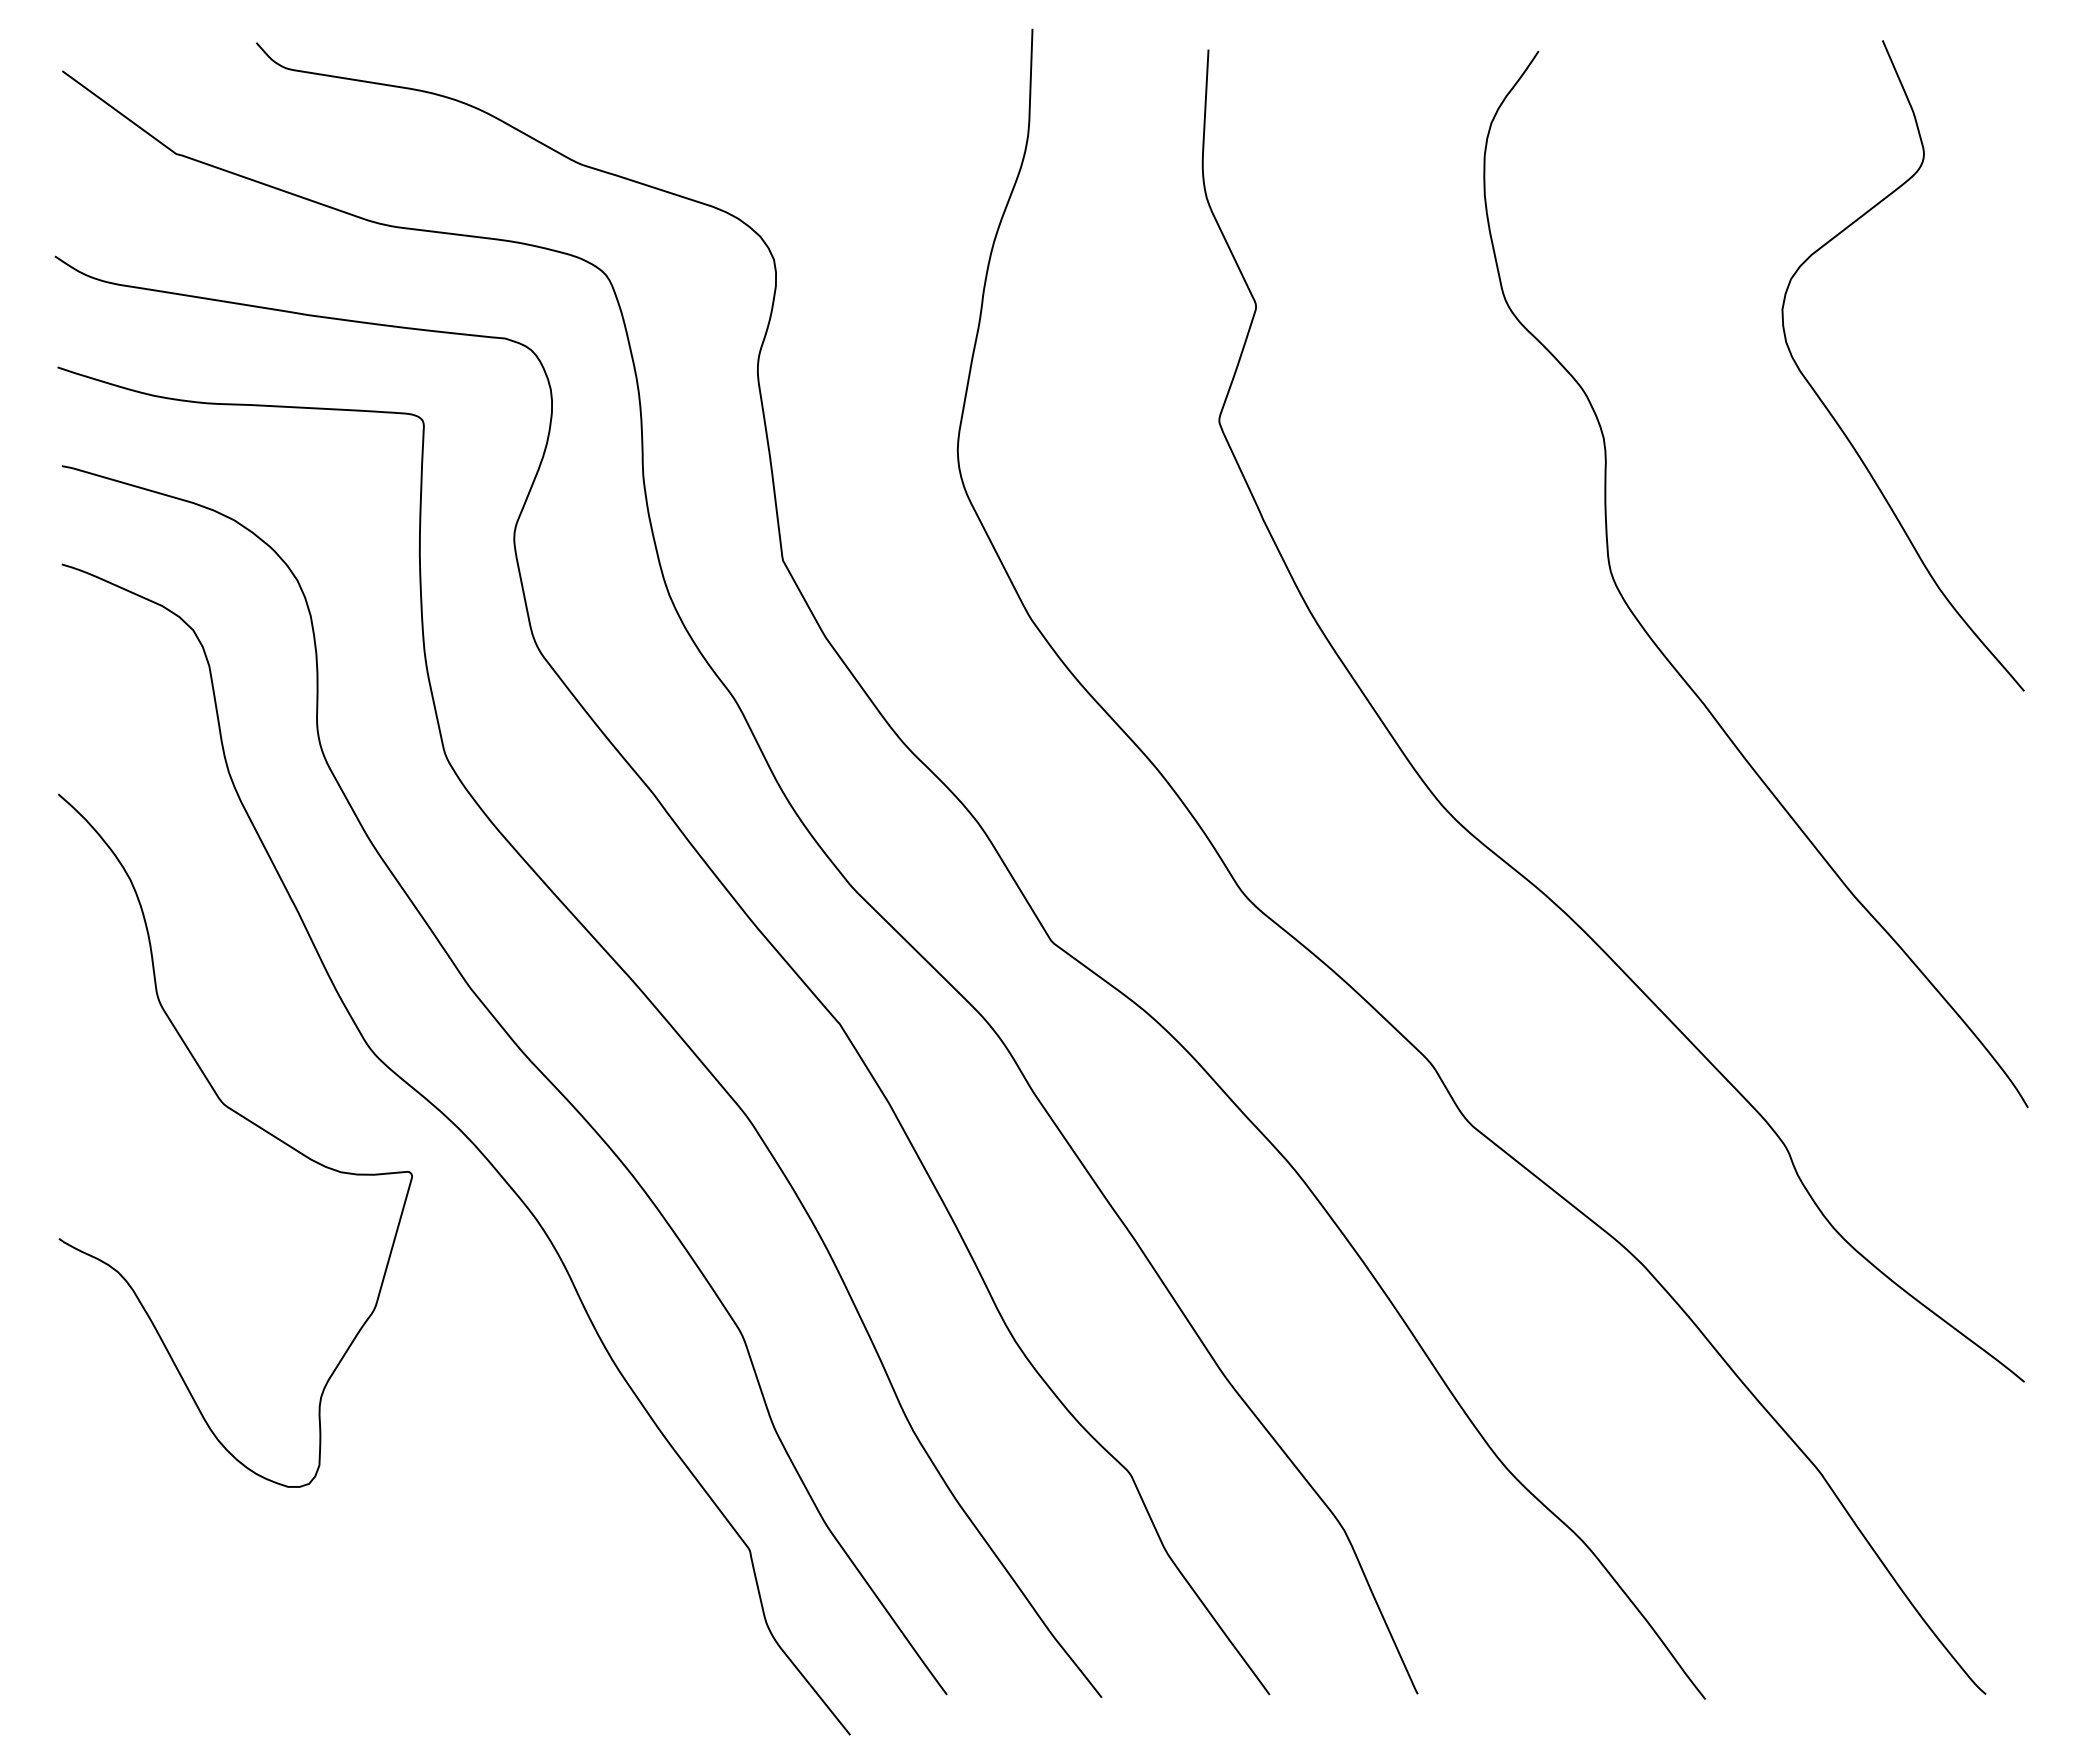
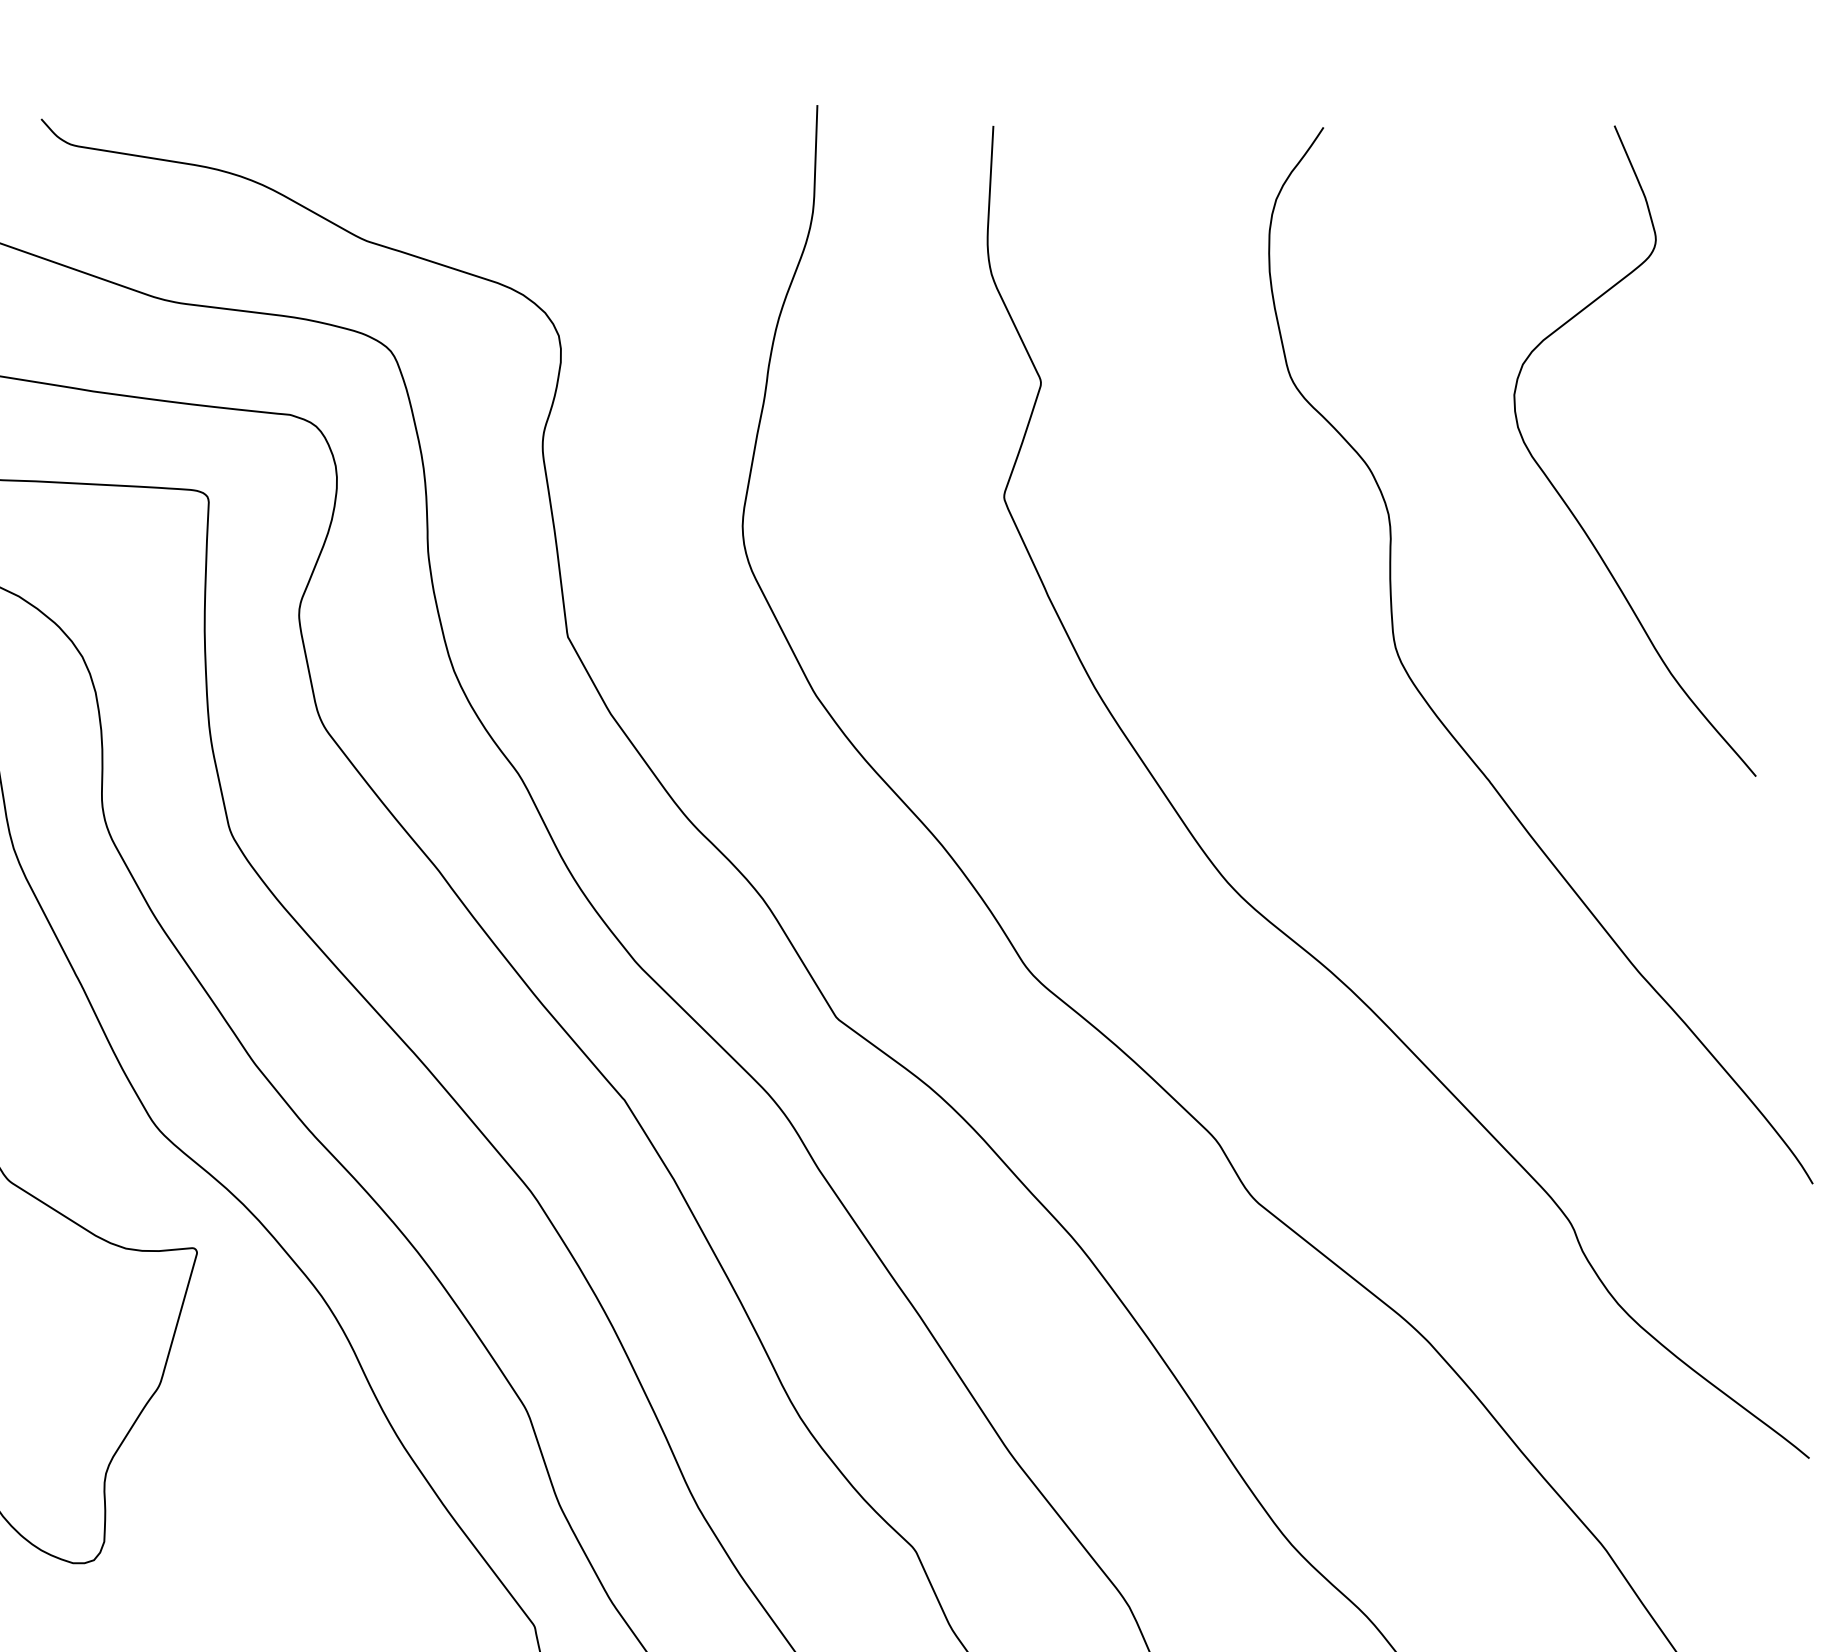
curve: (1832, 414) -> (1564, 499), moved

